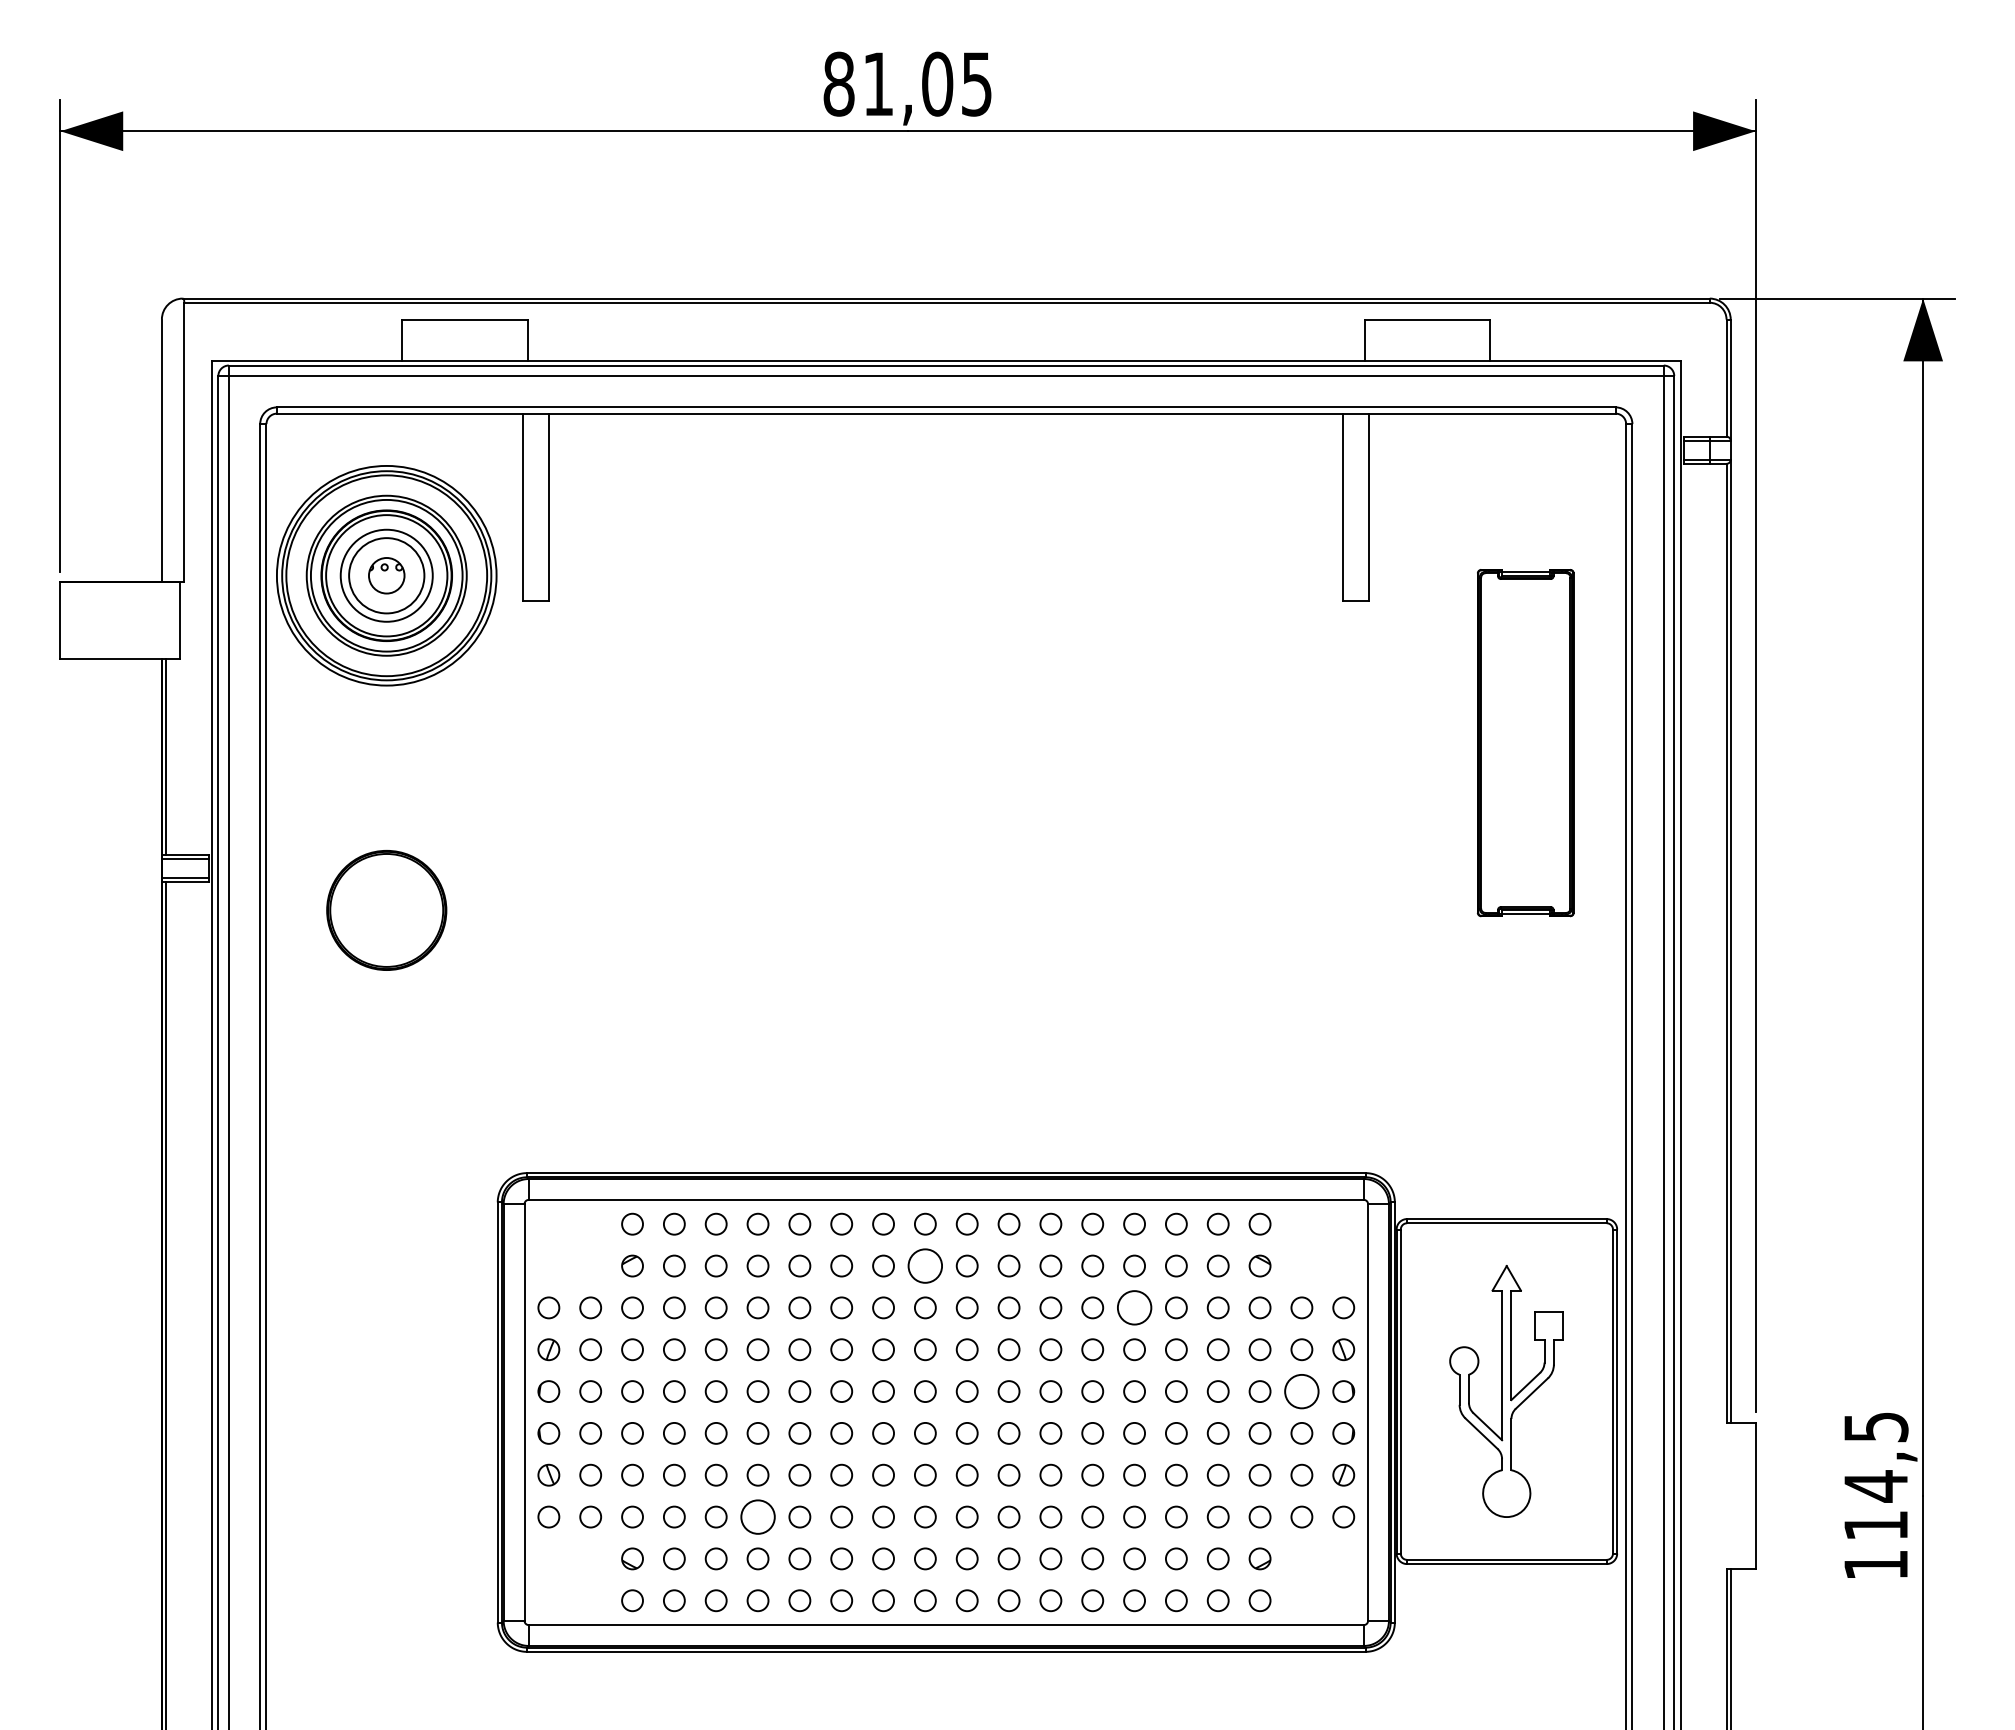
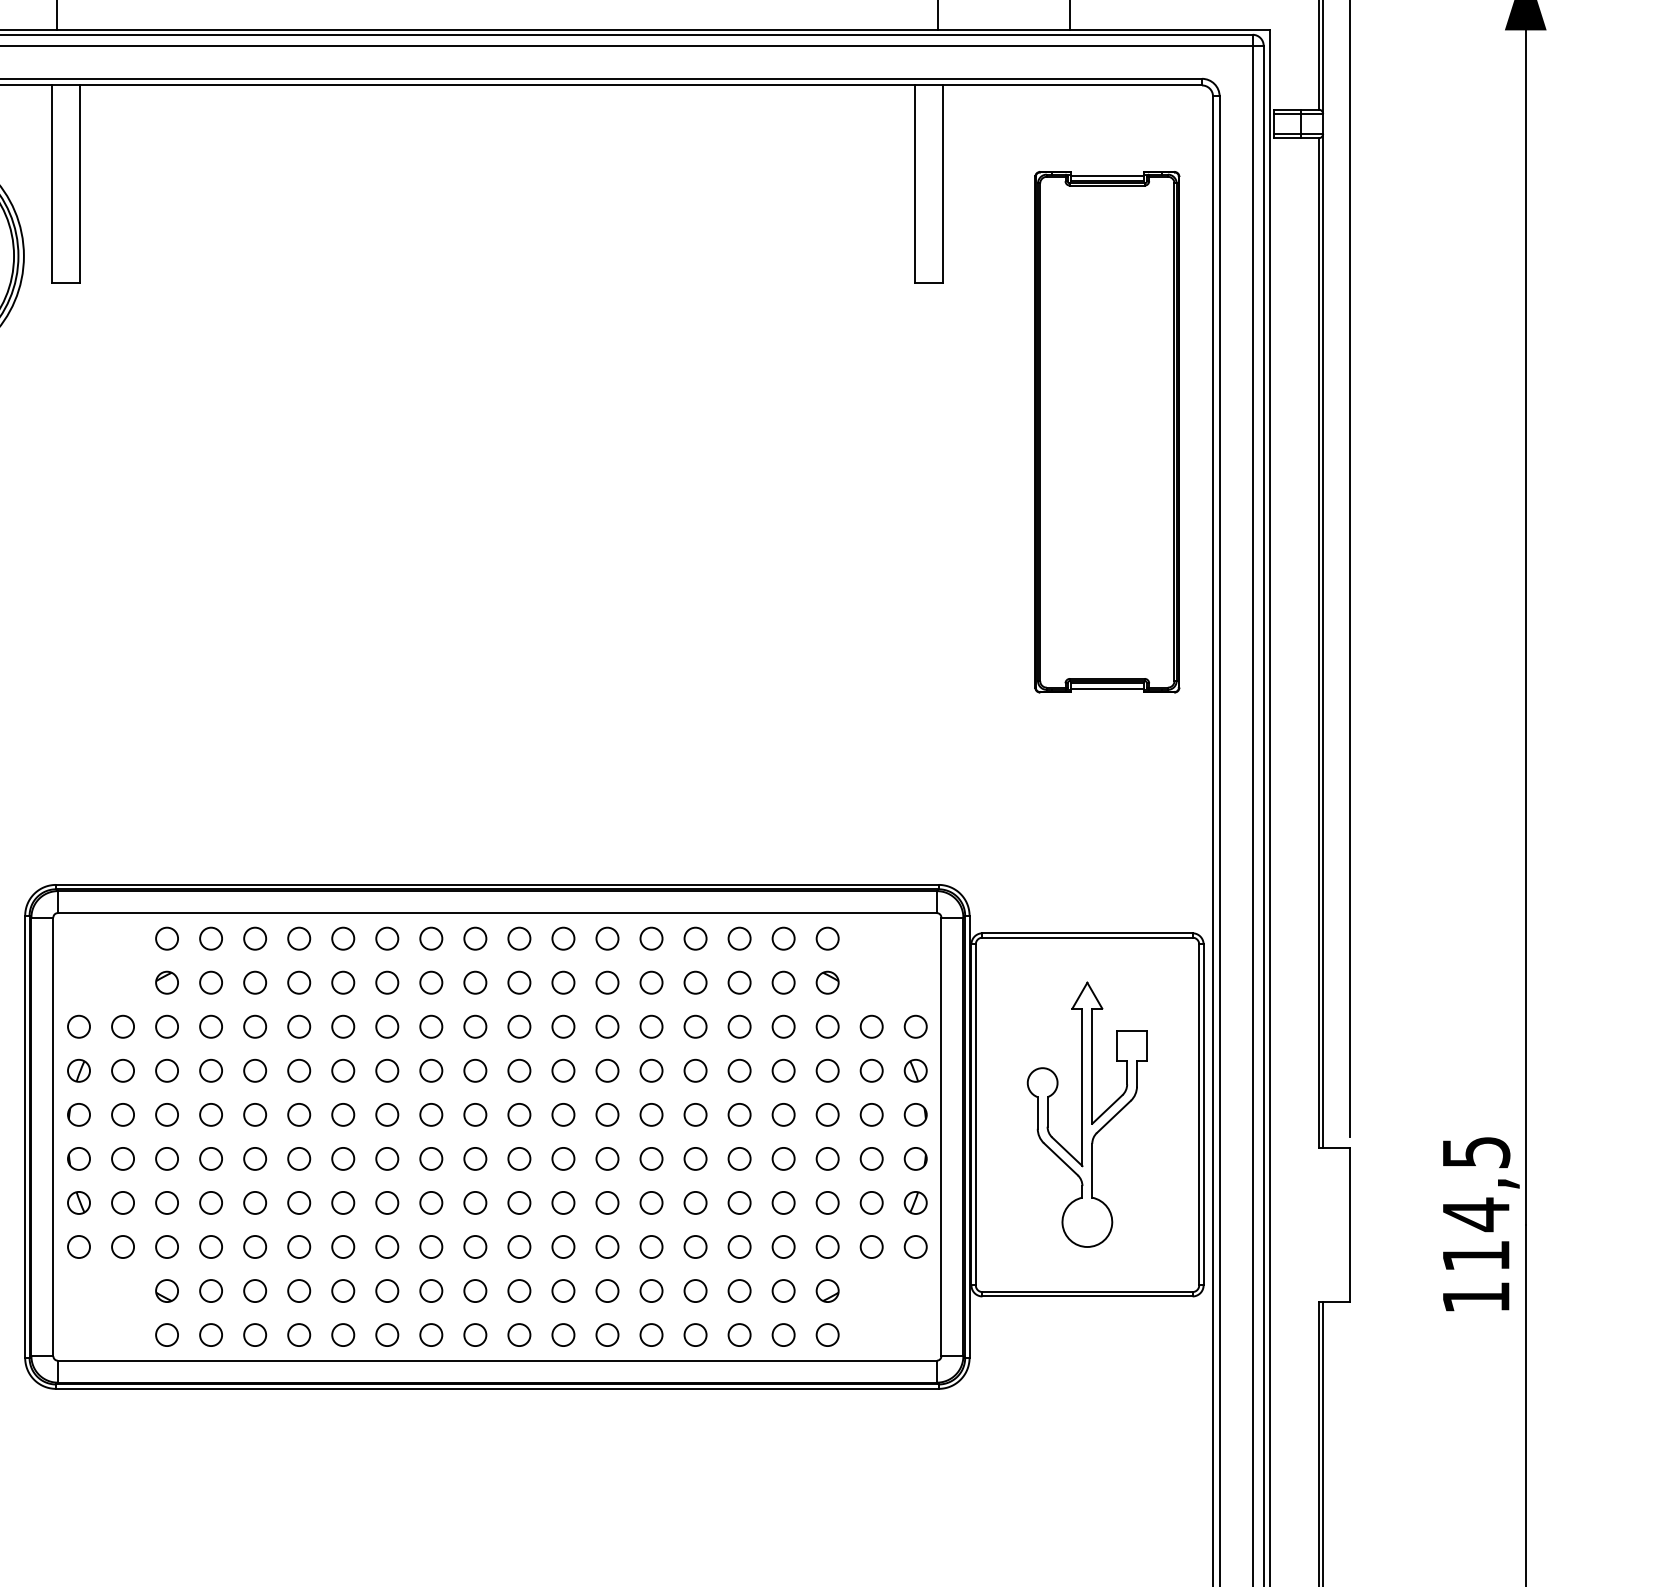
part: (1525, 742) -> (1107, 431), size x1.43
circle: (925, 1265) -> (475, 982), size x0.62
circle: (1134, 1307) -> (695, 1026), size x0.62
circle: (1301, 1391) -> (871, 1114), size x0.62
circle: (757, 1516) -> (298, 1246), size x0.62

